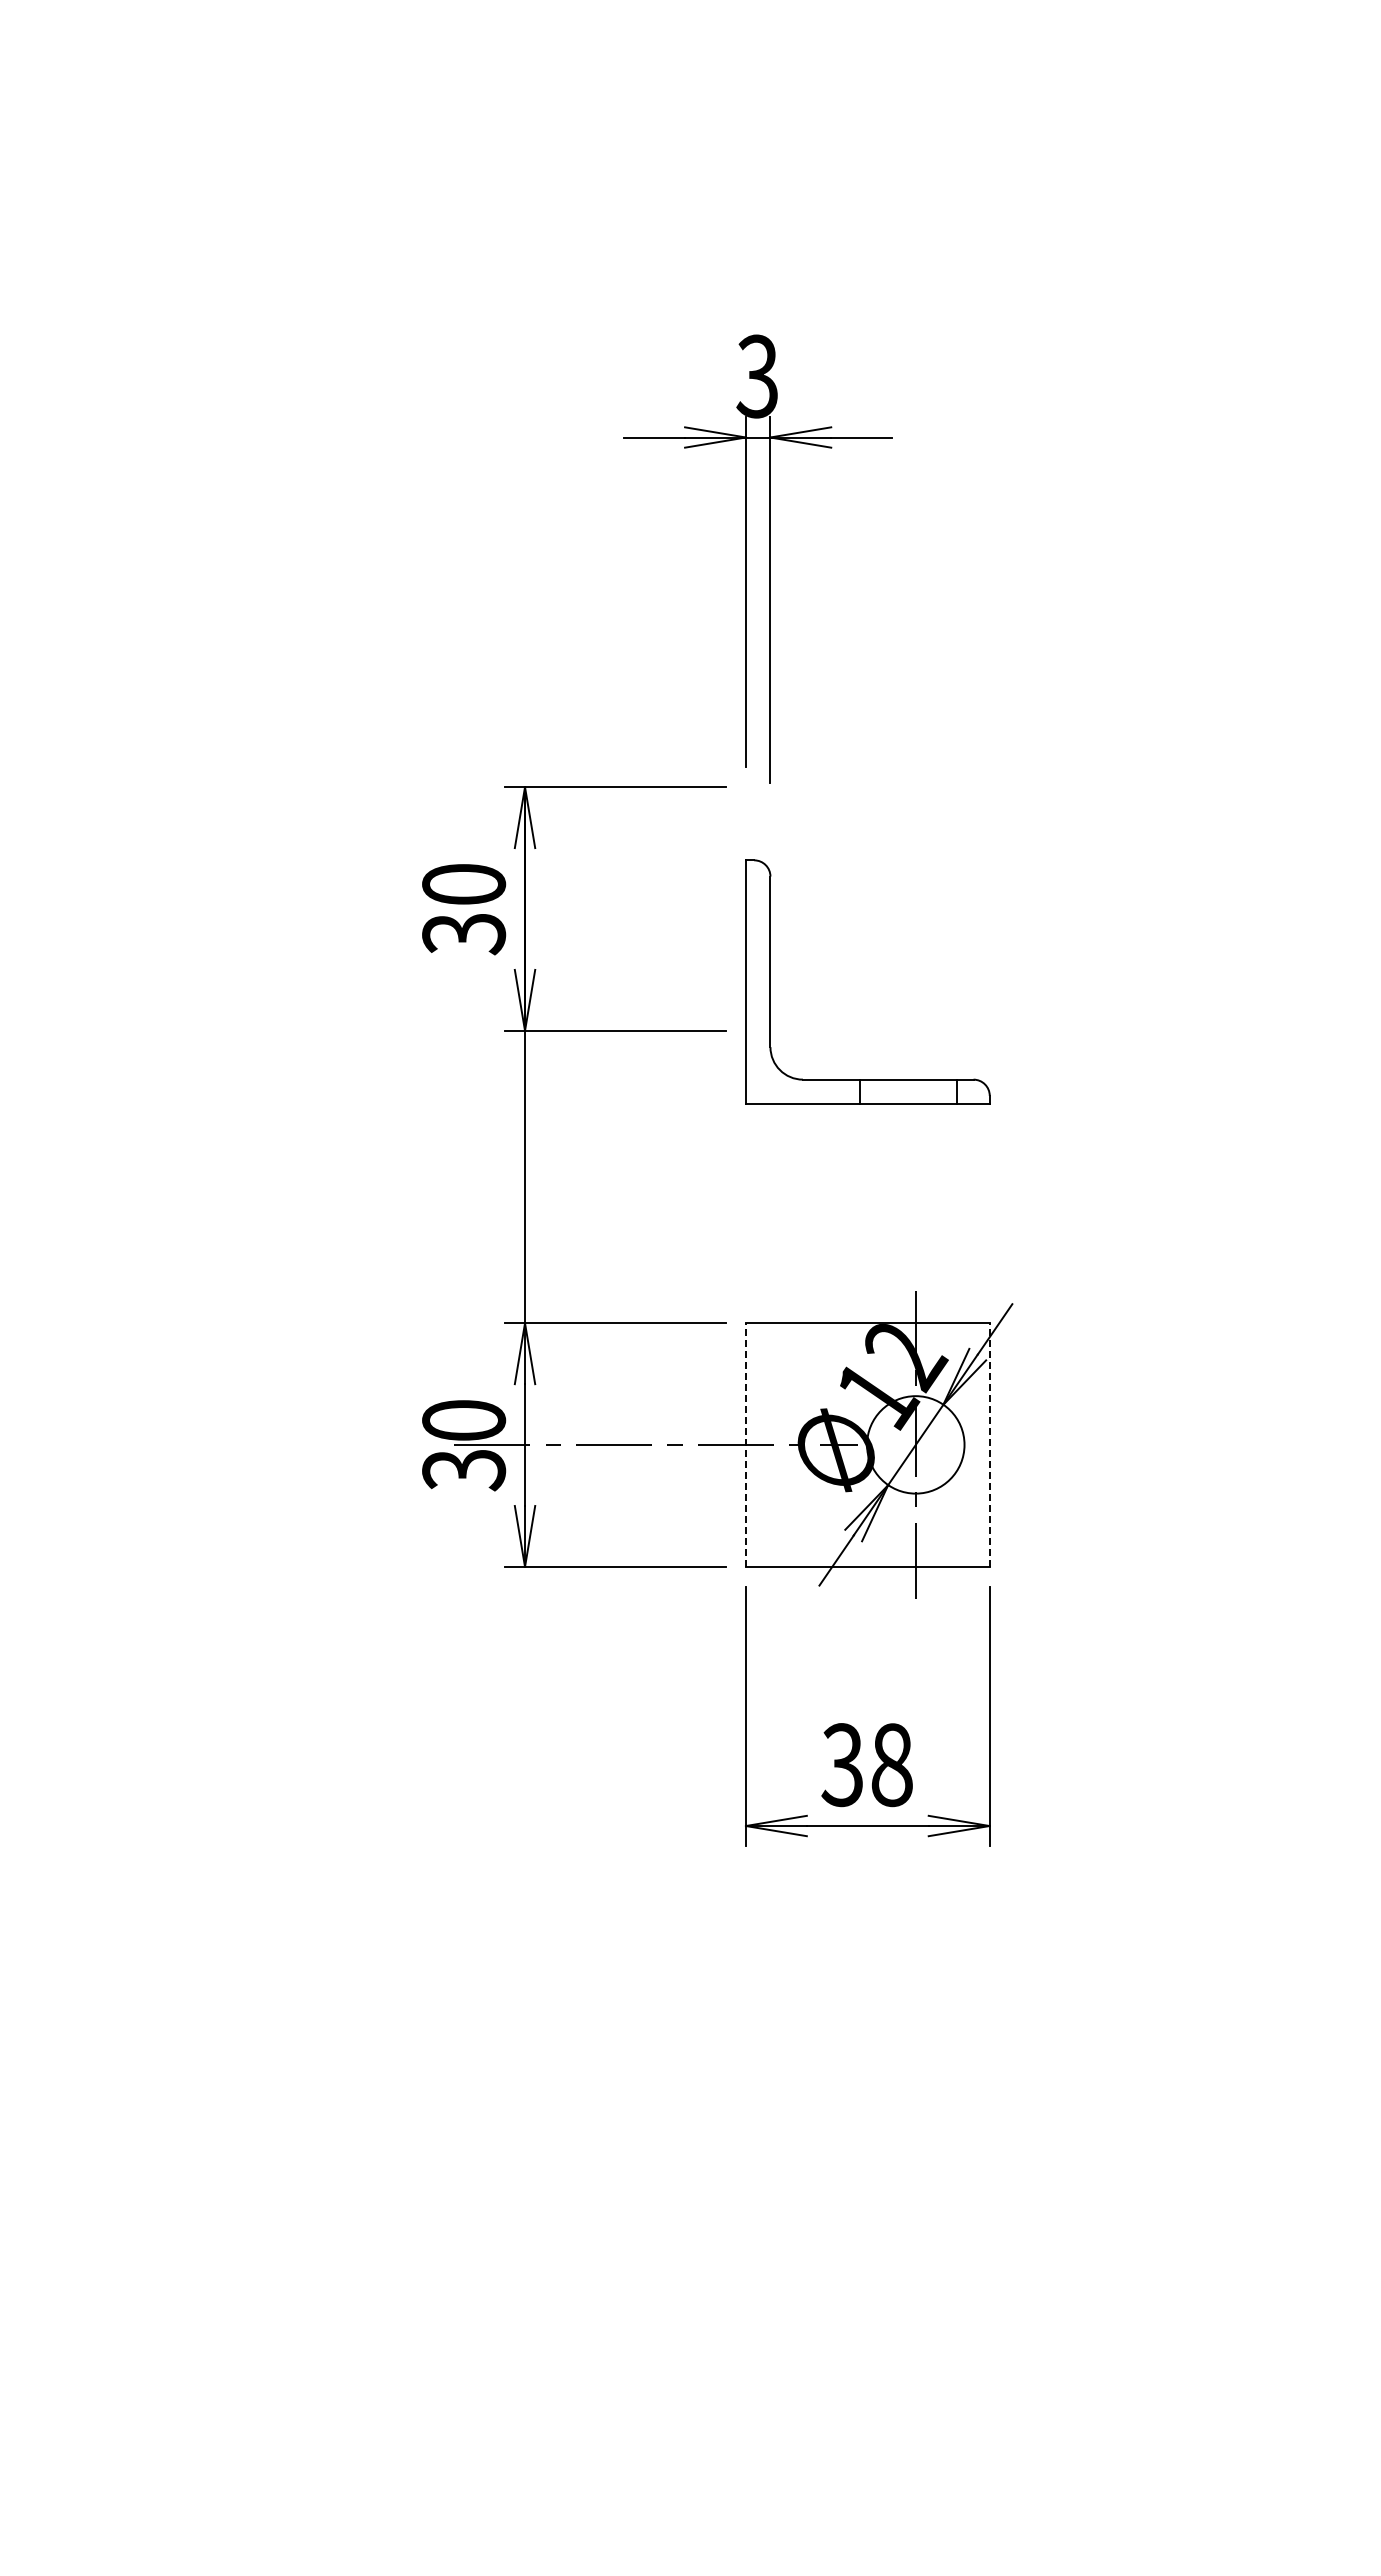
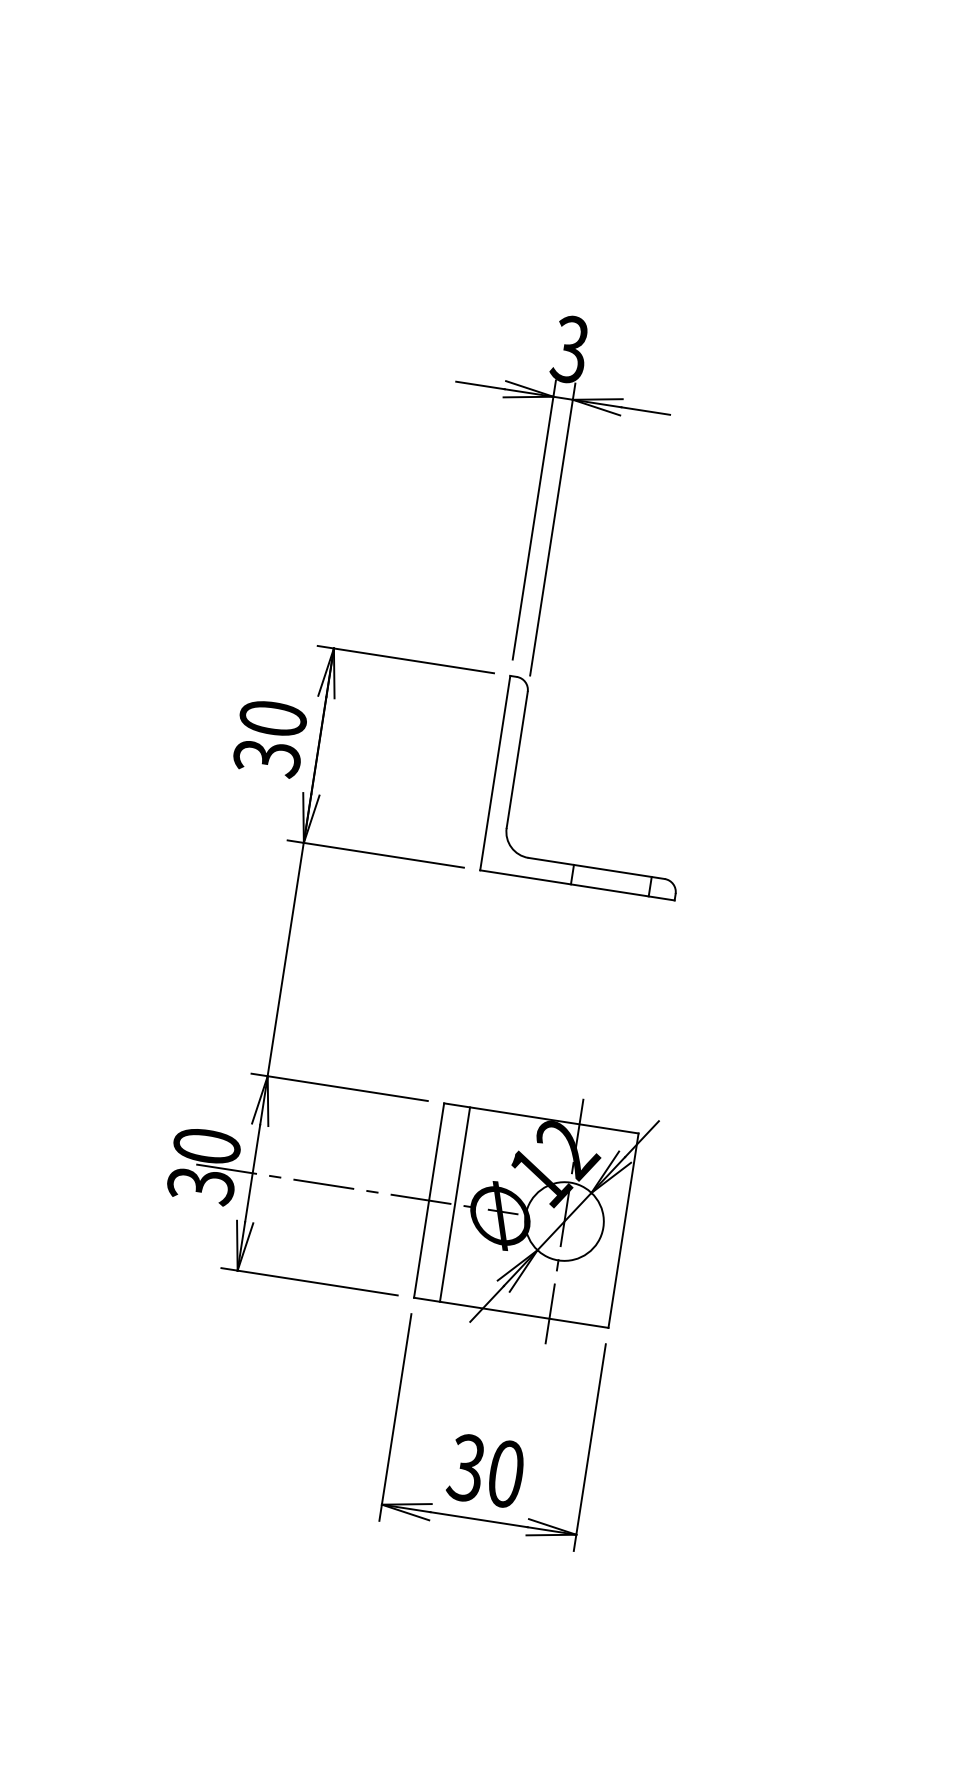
part: (770, 981) -> (514, 775), moved
line: (746, 1444) -> (429, 1200), dashed -> solid
line: (778, 1444) -> (455, 1204), added
line: (989, 1444) -> (623, 1230), dashed -> solid
text: (891, 1764) -> (505, 1473), 38 -> 30

